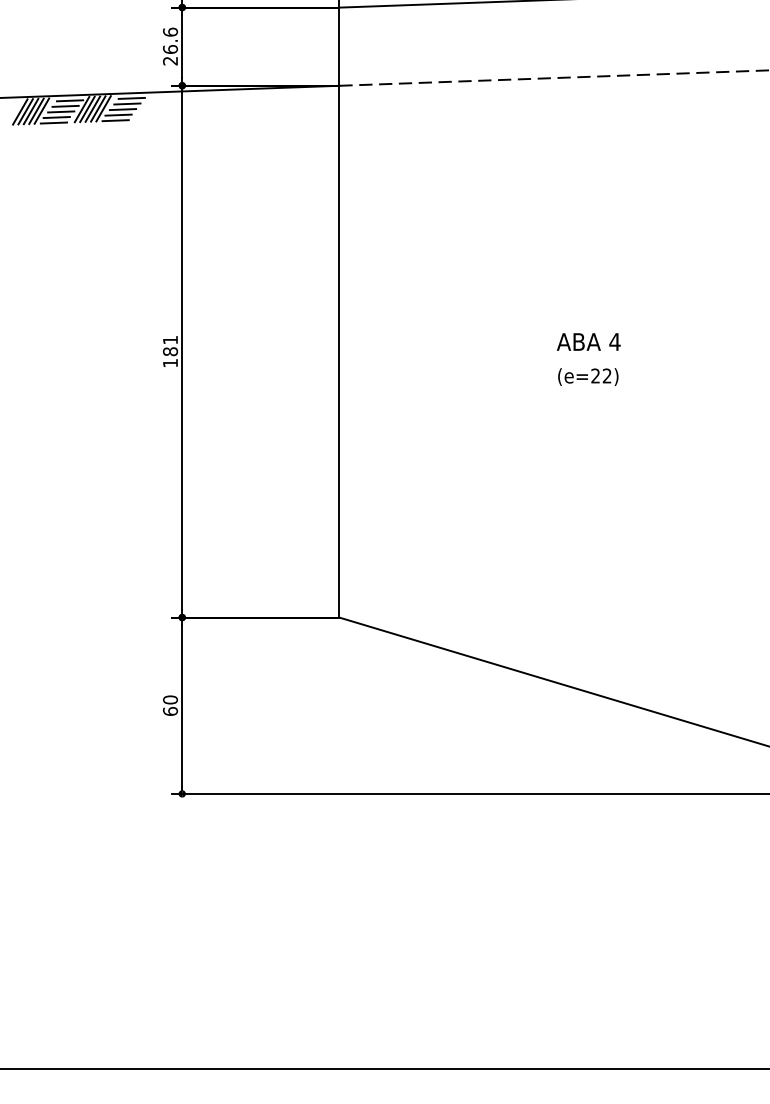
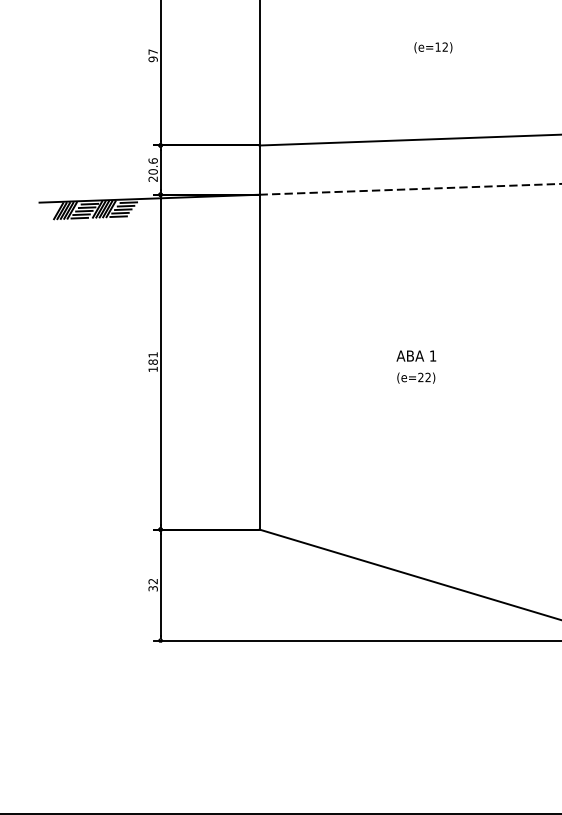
text: (169, 48) -> (152, 171), 26.6 -> 20.6
text: (614, 341) -> (432, 355), 4 -> 1
text: (169, 704) -> (152, 584), 60 -> 32

